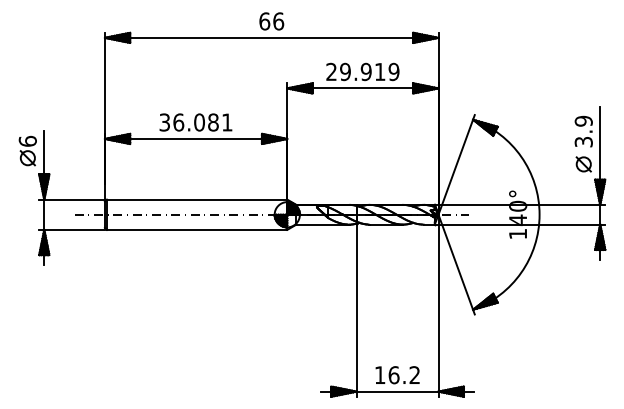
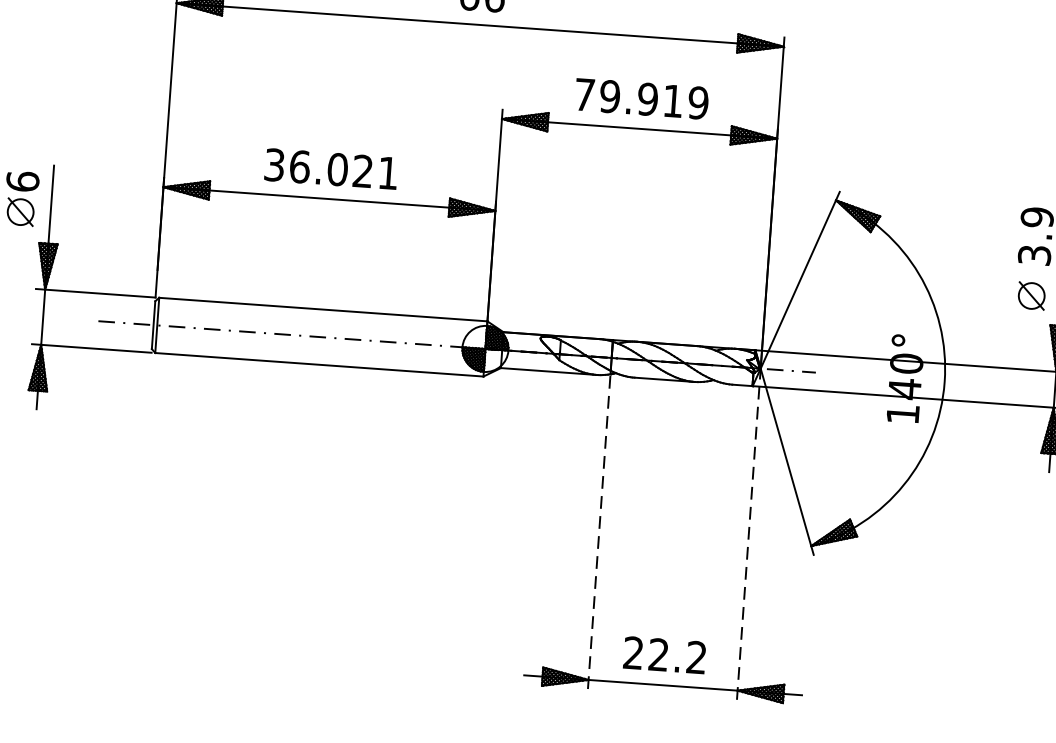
text: (331, 71) -> (584, 93), 29.919 -> 79.919
text: (213, 122) -> (363, 171), 36.081 -> 36.021
line: (438, 305) -> (748, 533), solid -> dashed
line: (356, 311) -> (598, 534), solid -> dashed
text: (386, 375) -> (645, 654), 16.2 -> 22.2

